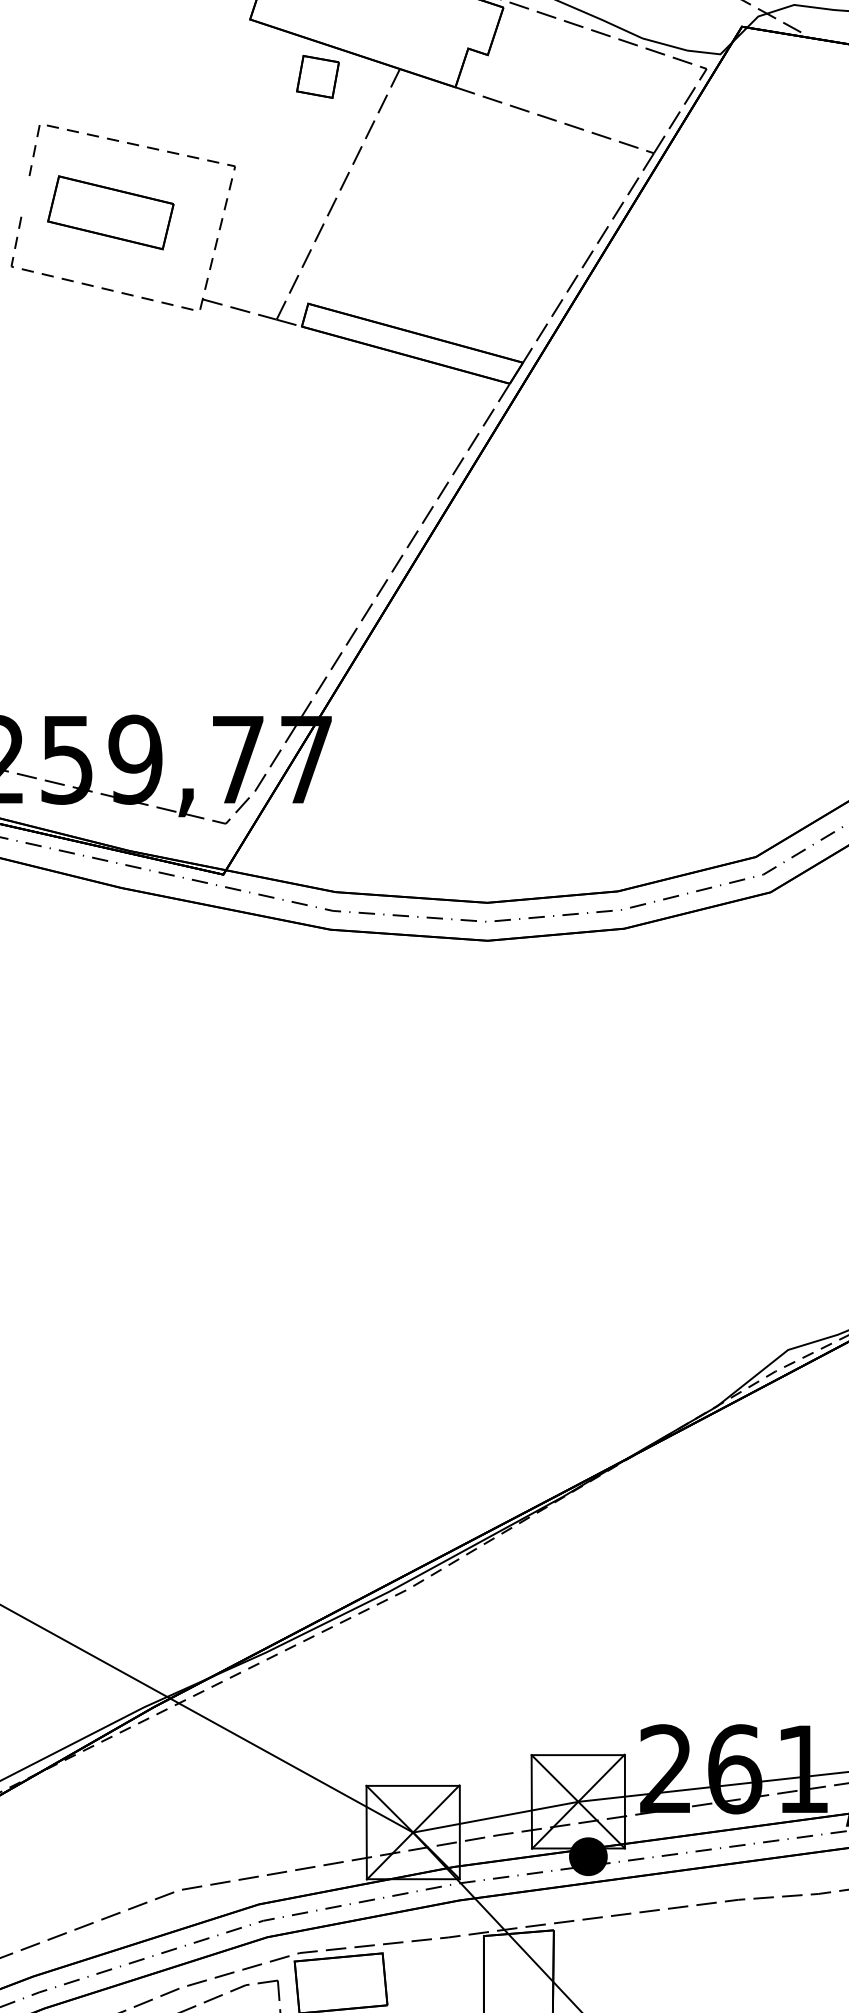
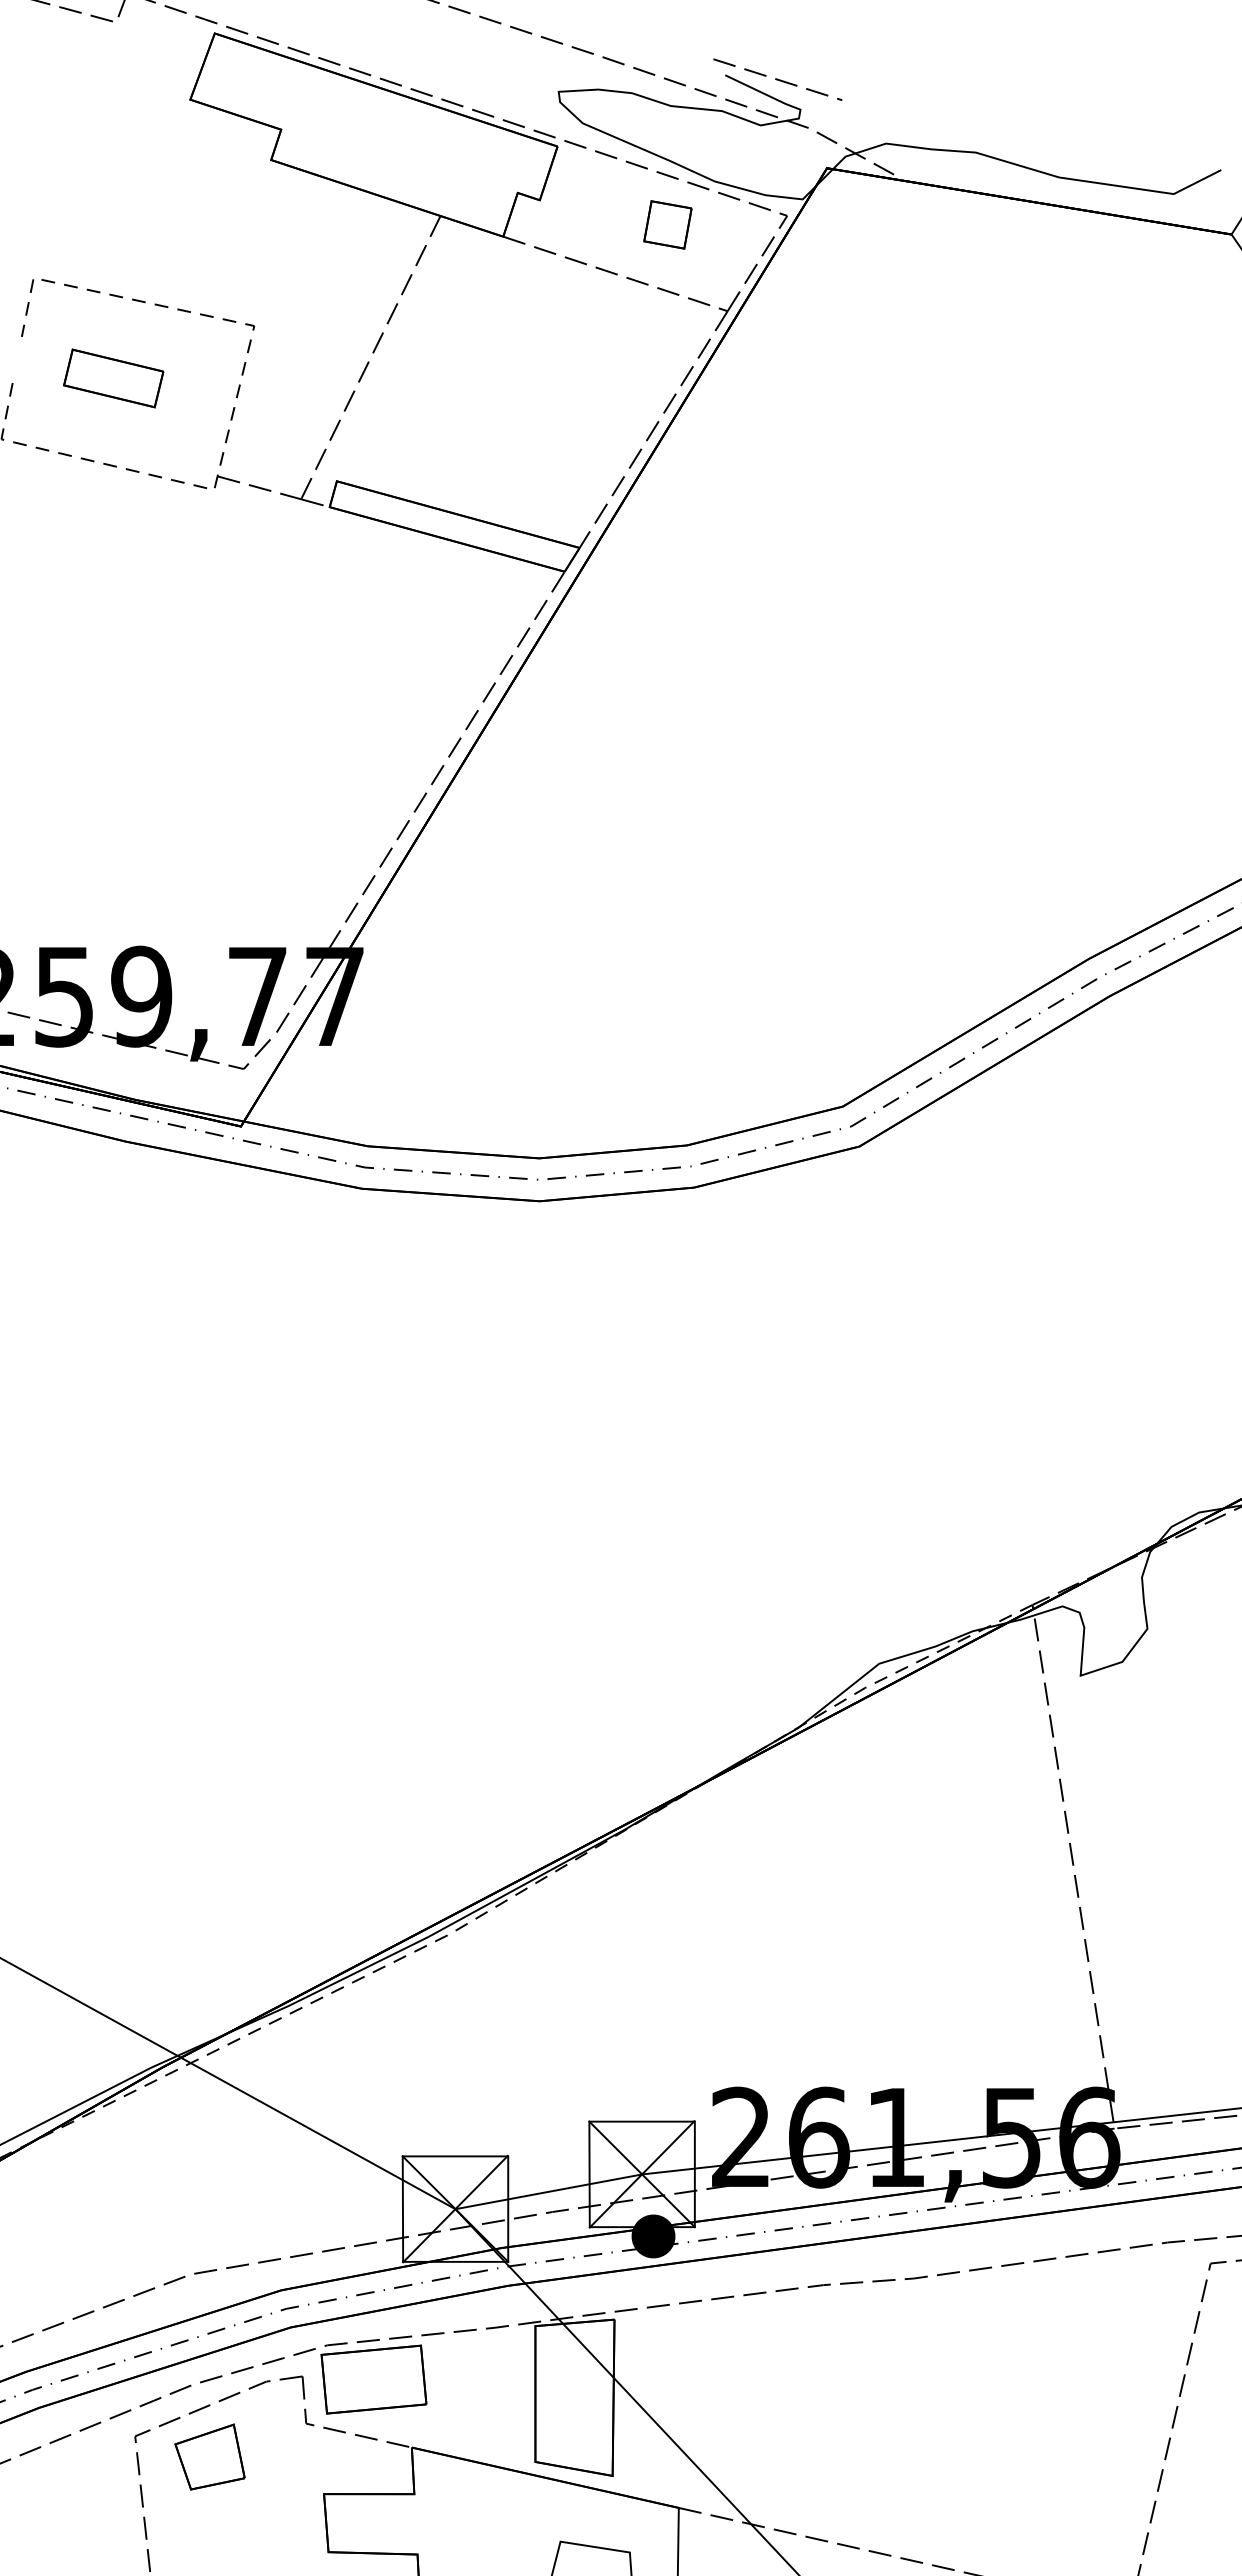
part: (317, 76) -> (667, 224), moved
part: (110, 212) -> (113, 378), size x0.7

